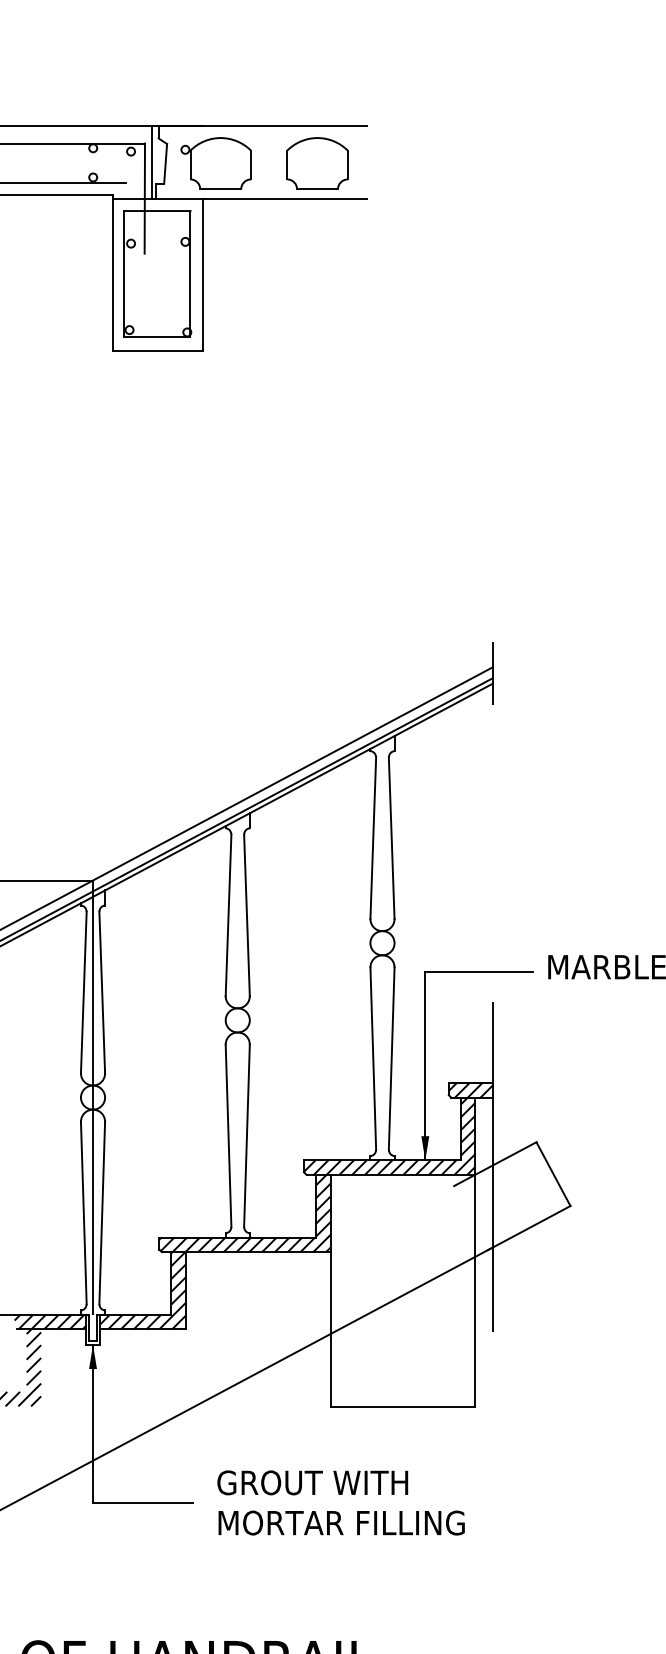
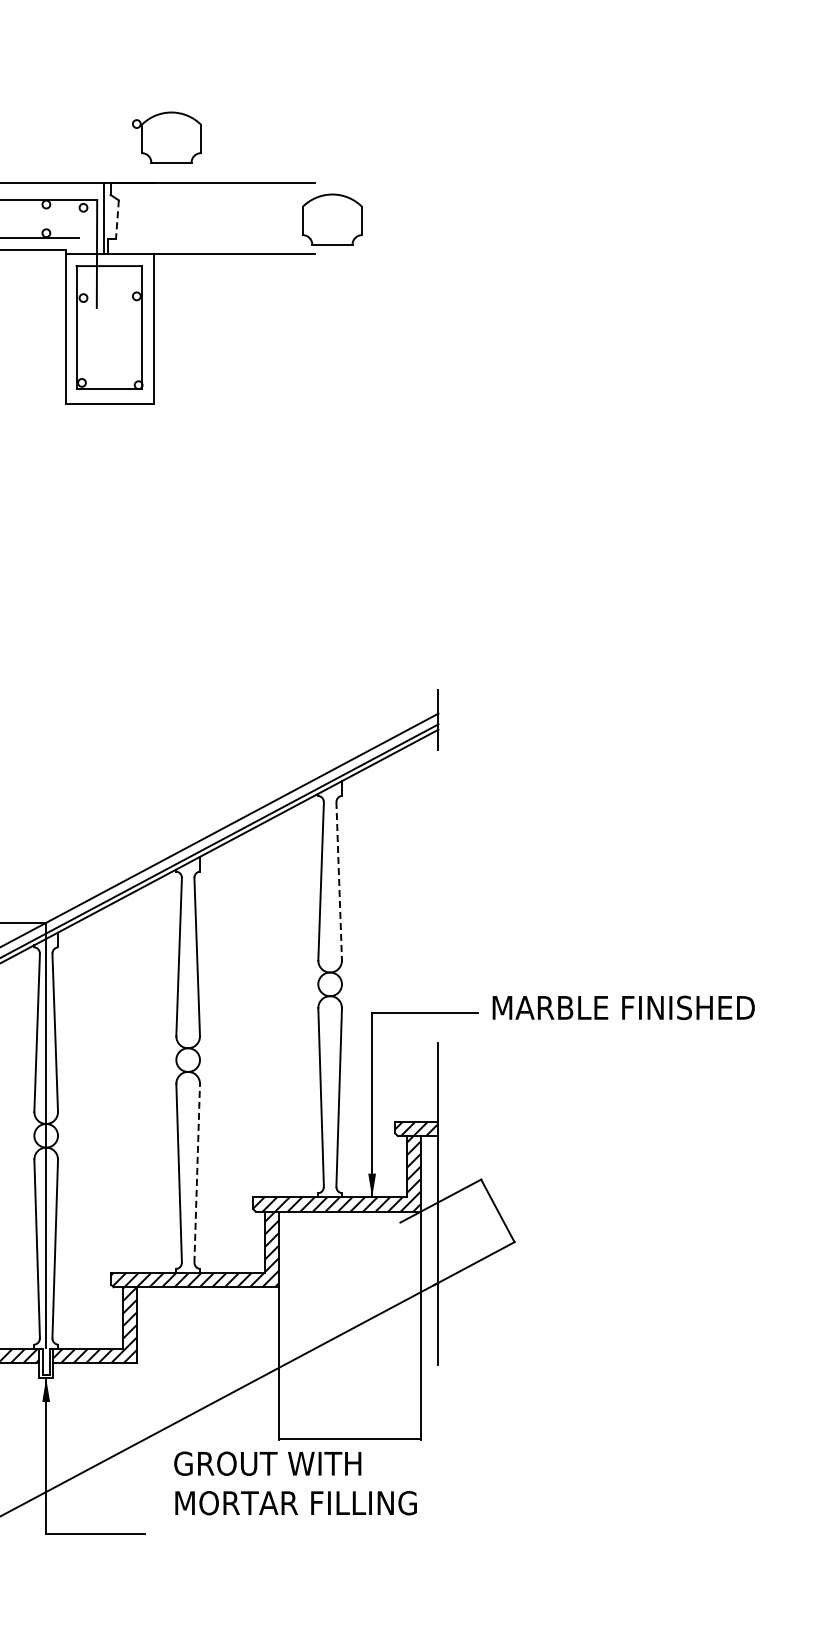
part: (215, 163) -> (166, 137), moved
part: (317, 163) -> (332, 219), moved
line: (165, 164) -> (117, 220), solid -> dashed
line: (392, 838) -> (339, 881), solid -> dashed
line: (247, 1136) -> (197, 1173), solid -> dashed
text: (341, 1503) -> (295, 1483), moved

